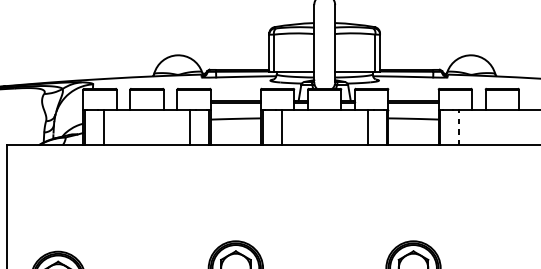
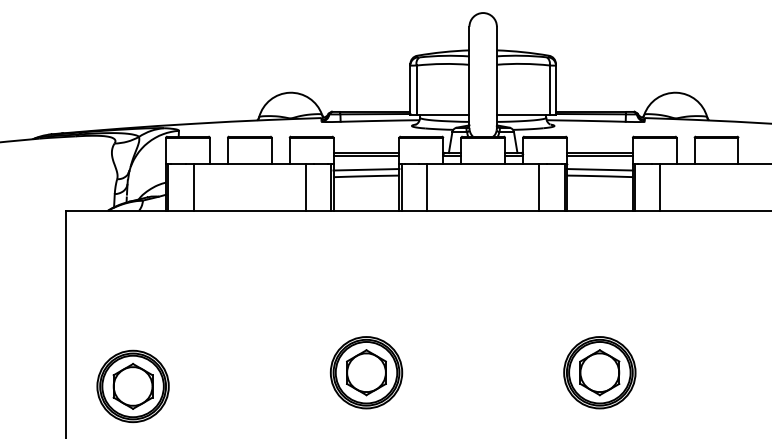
line: (235, 113) -> (366, 169), added
line: (413, 113) -> (599, 169), added
line: (459, 126) -> (660, 186), dashed -> solid

